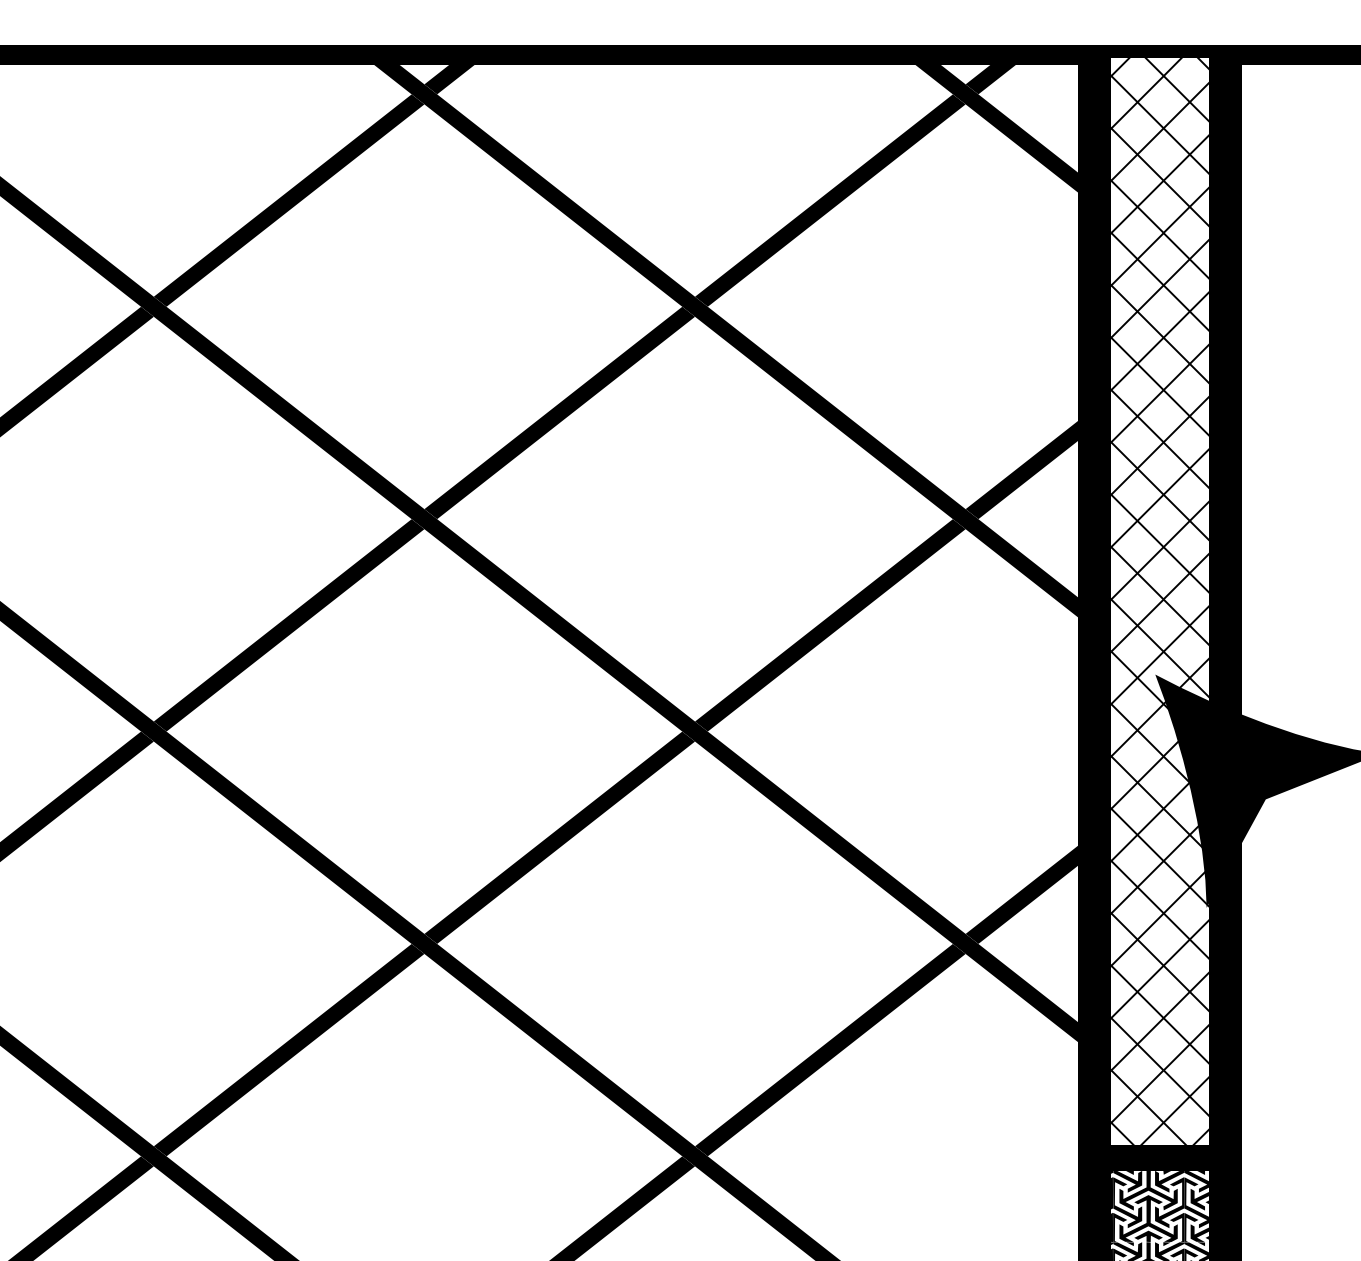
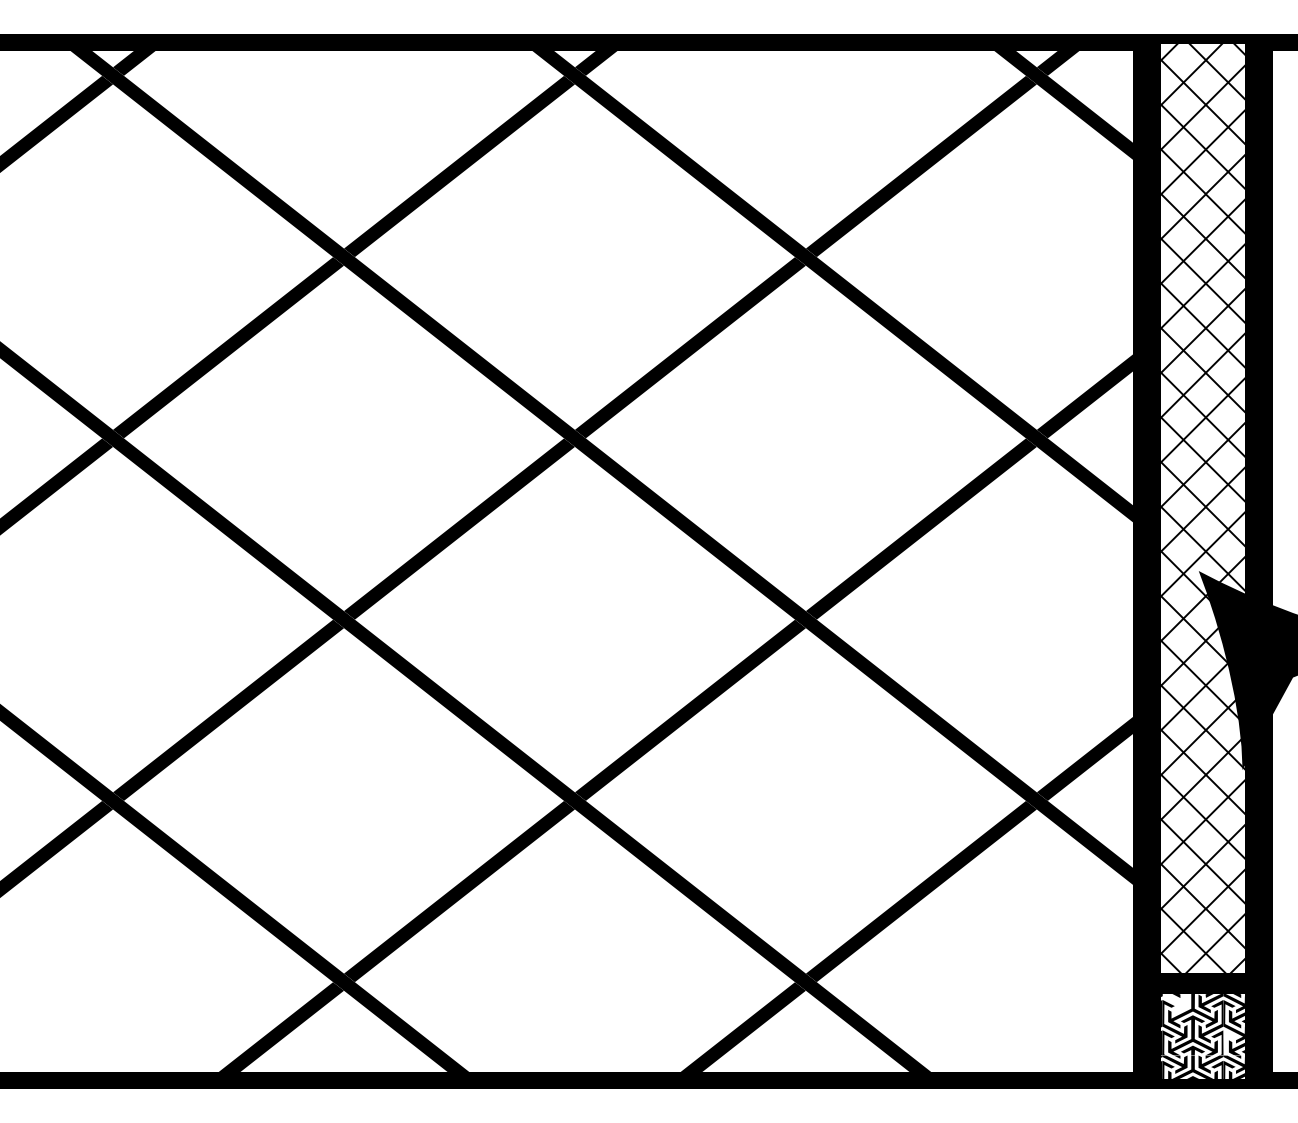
fill: (1126, 1177) -> (1174, 1000), removed
fill: (1191, 1227) -> (1229, 1042), removed

